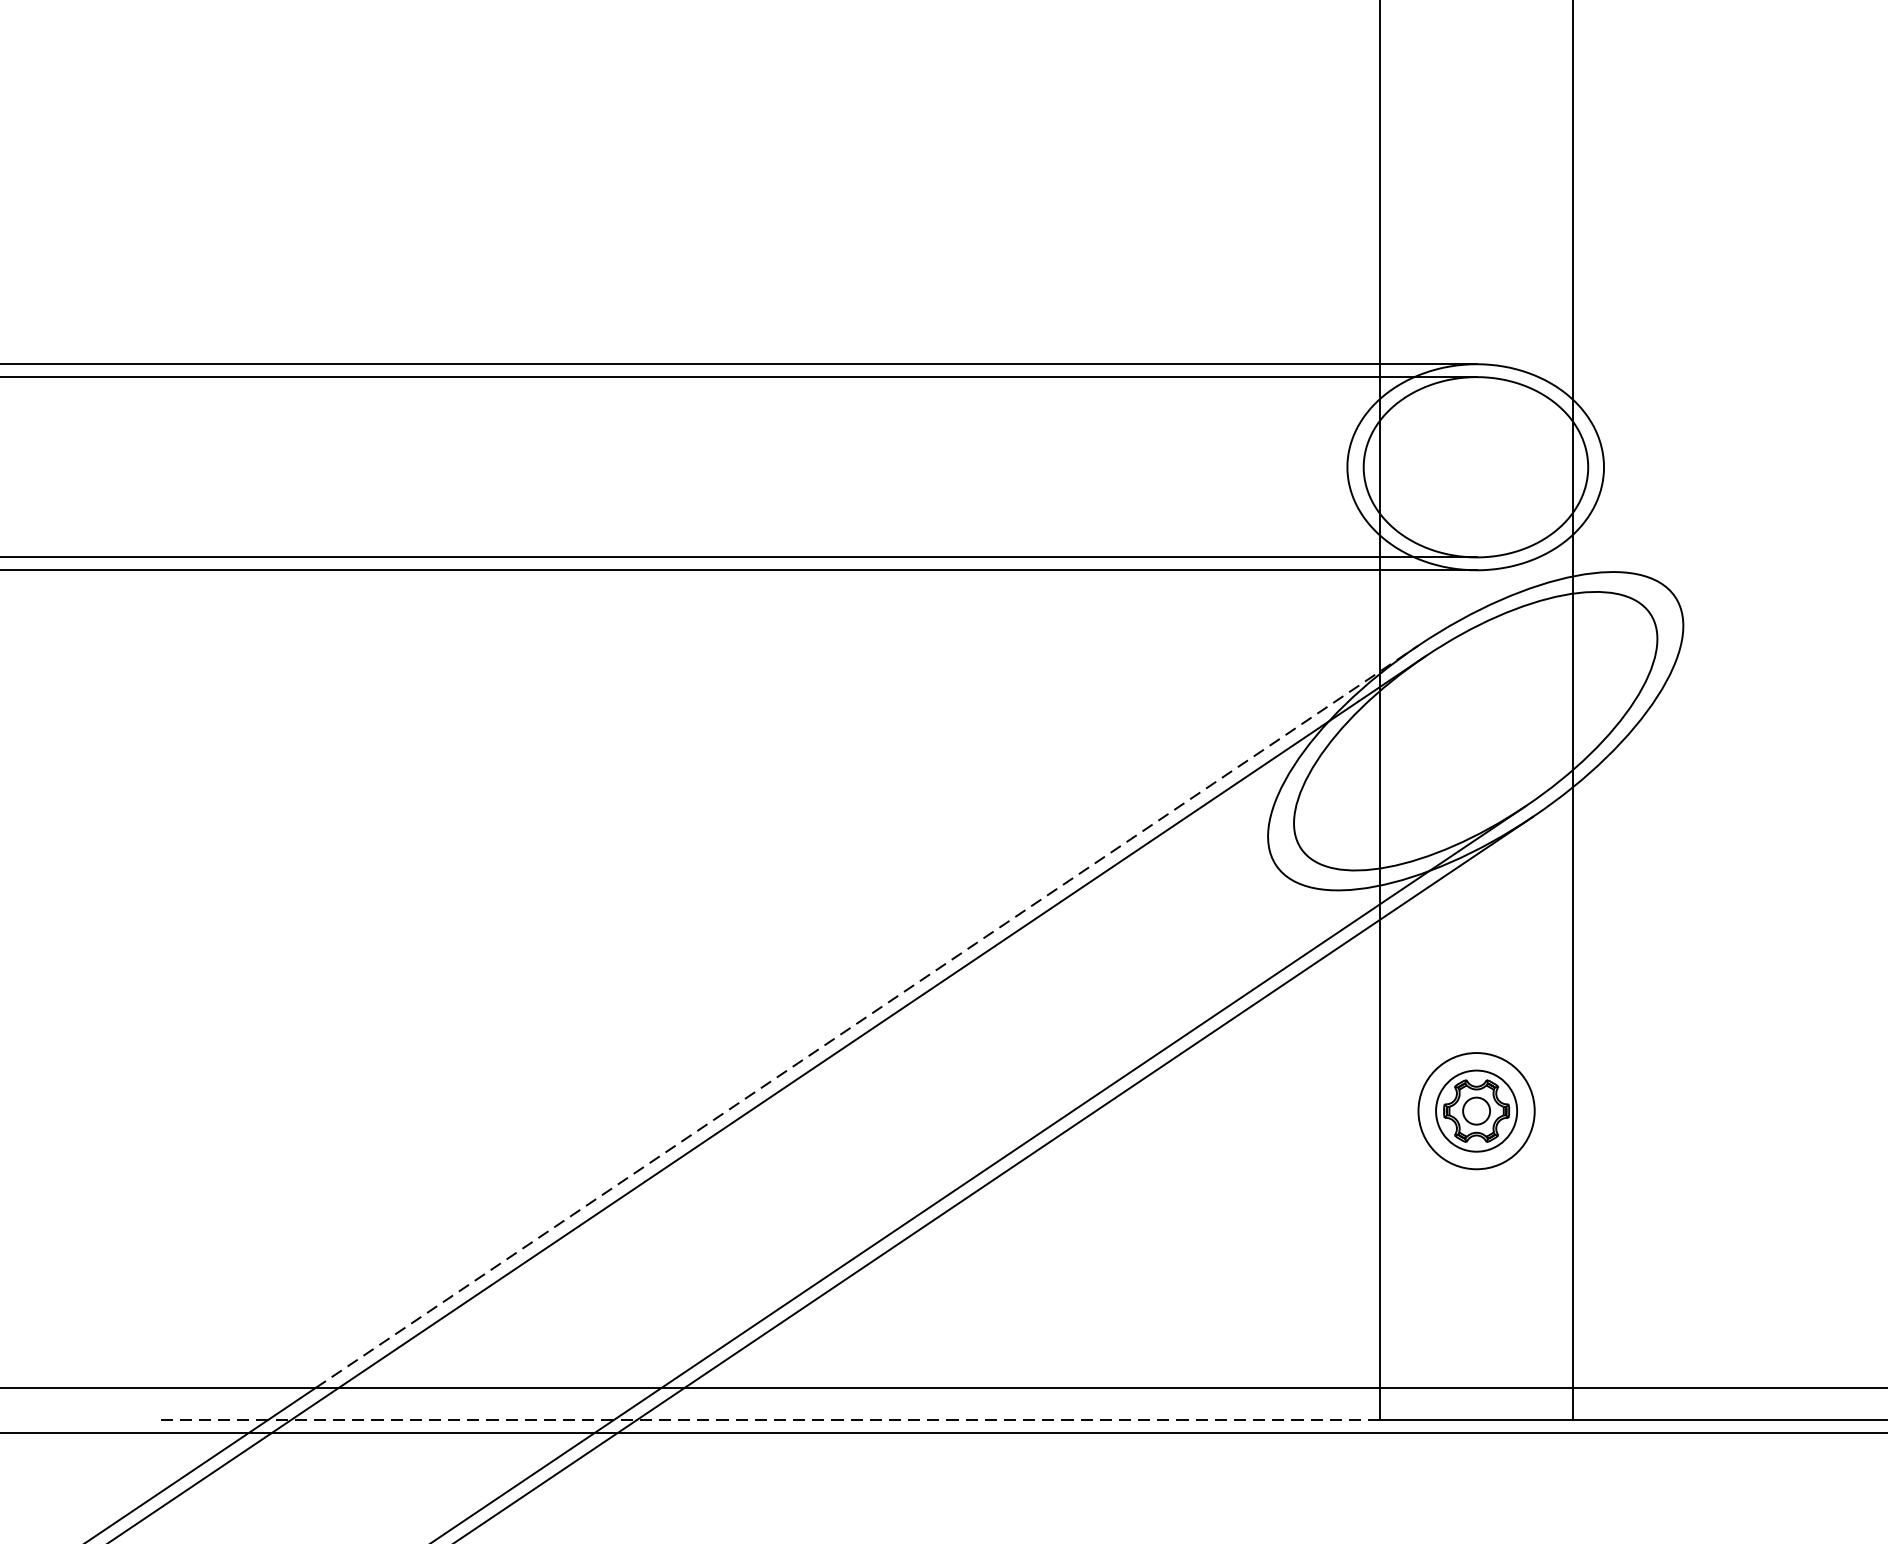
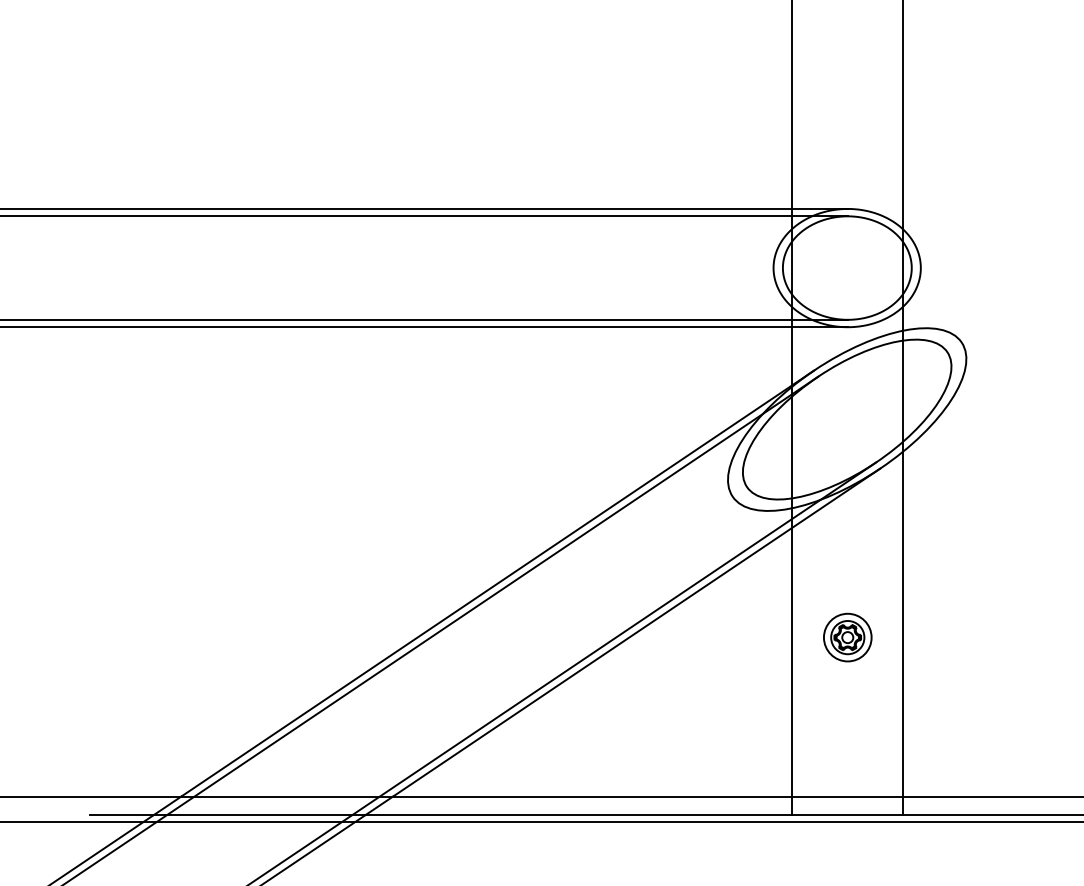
line: (868, 1016) -> (498, 583), dashed -> solid
part: (1476, 1110) -> (847, 637), size x0.71
line: (767, 1419) -> (440, 814), dashed -> solid

